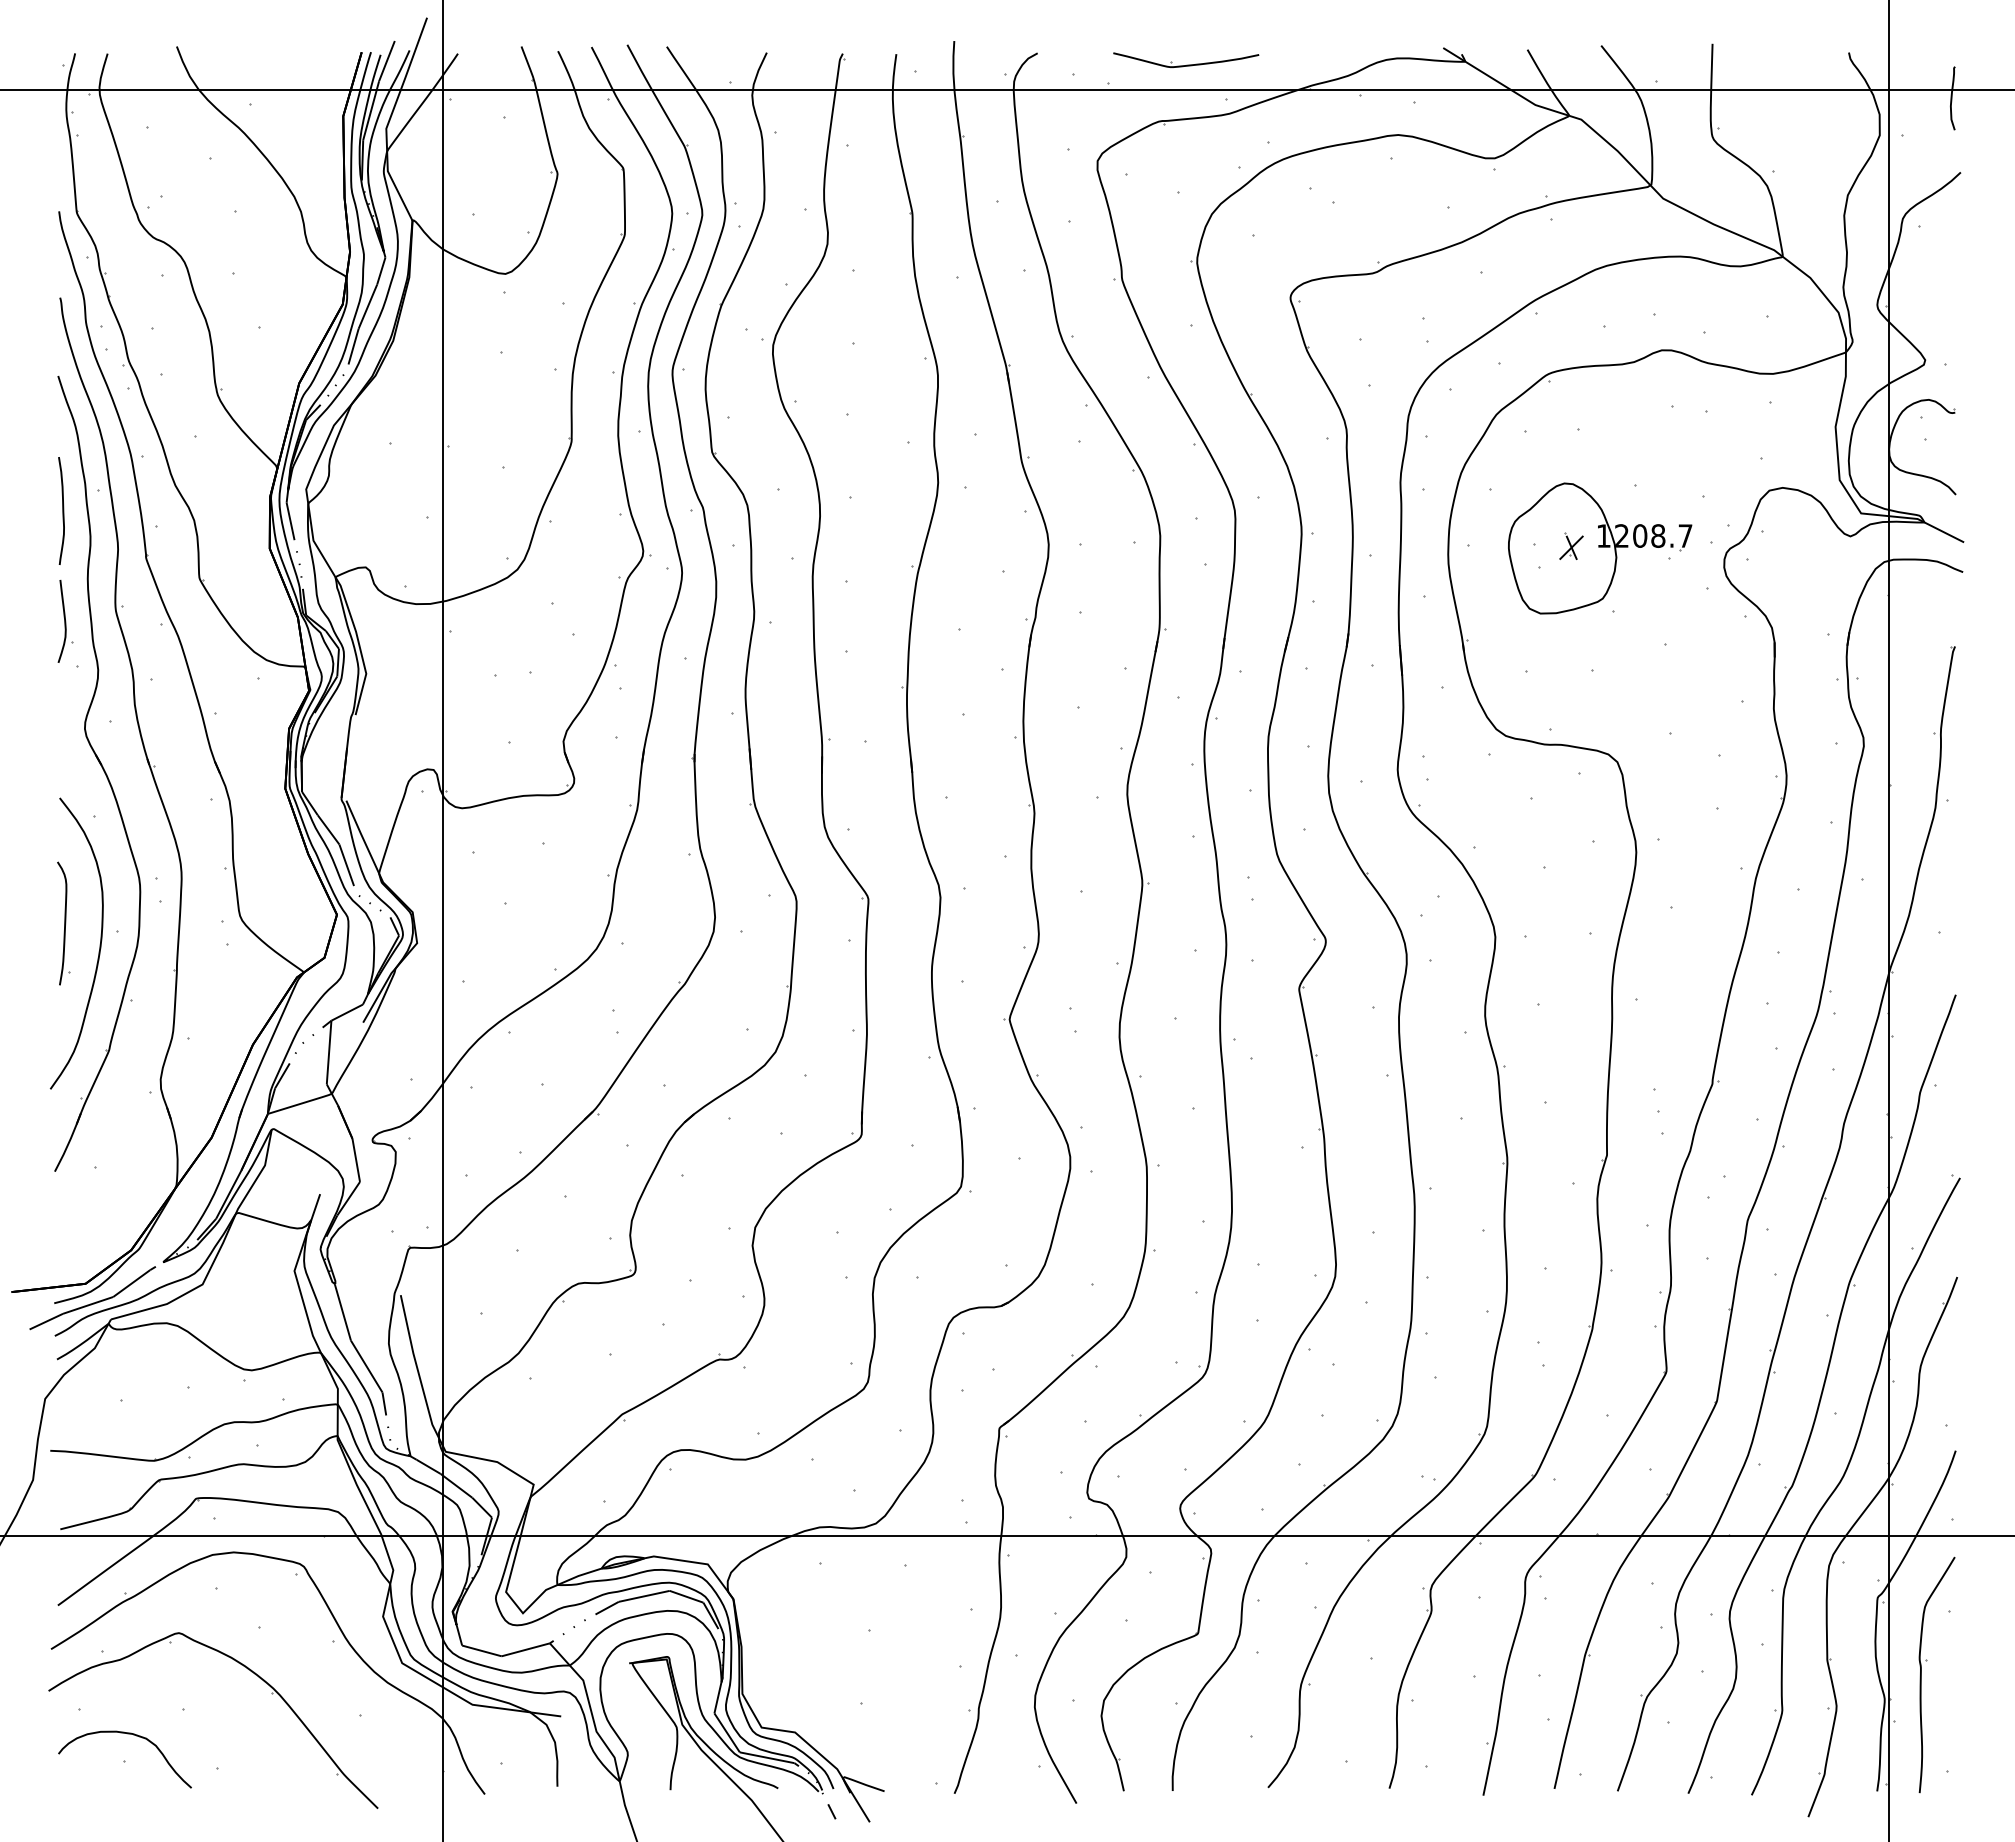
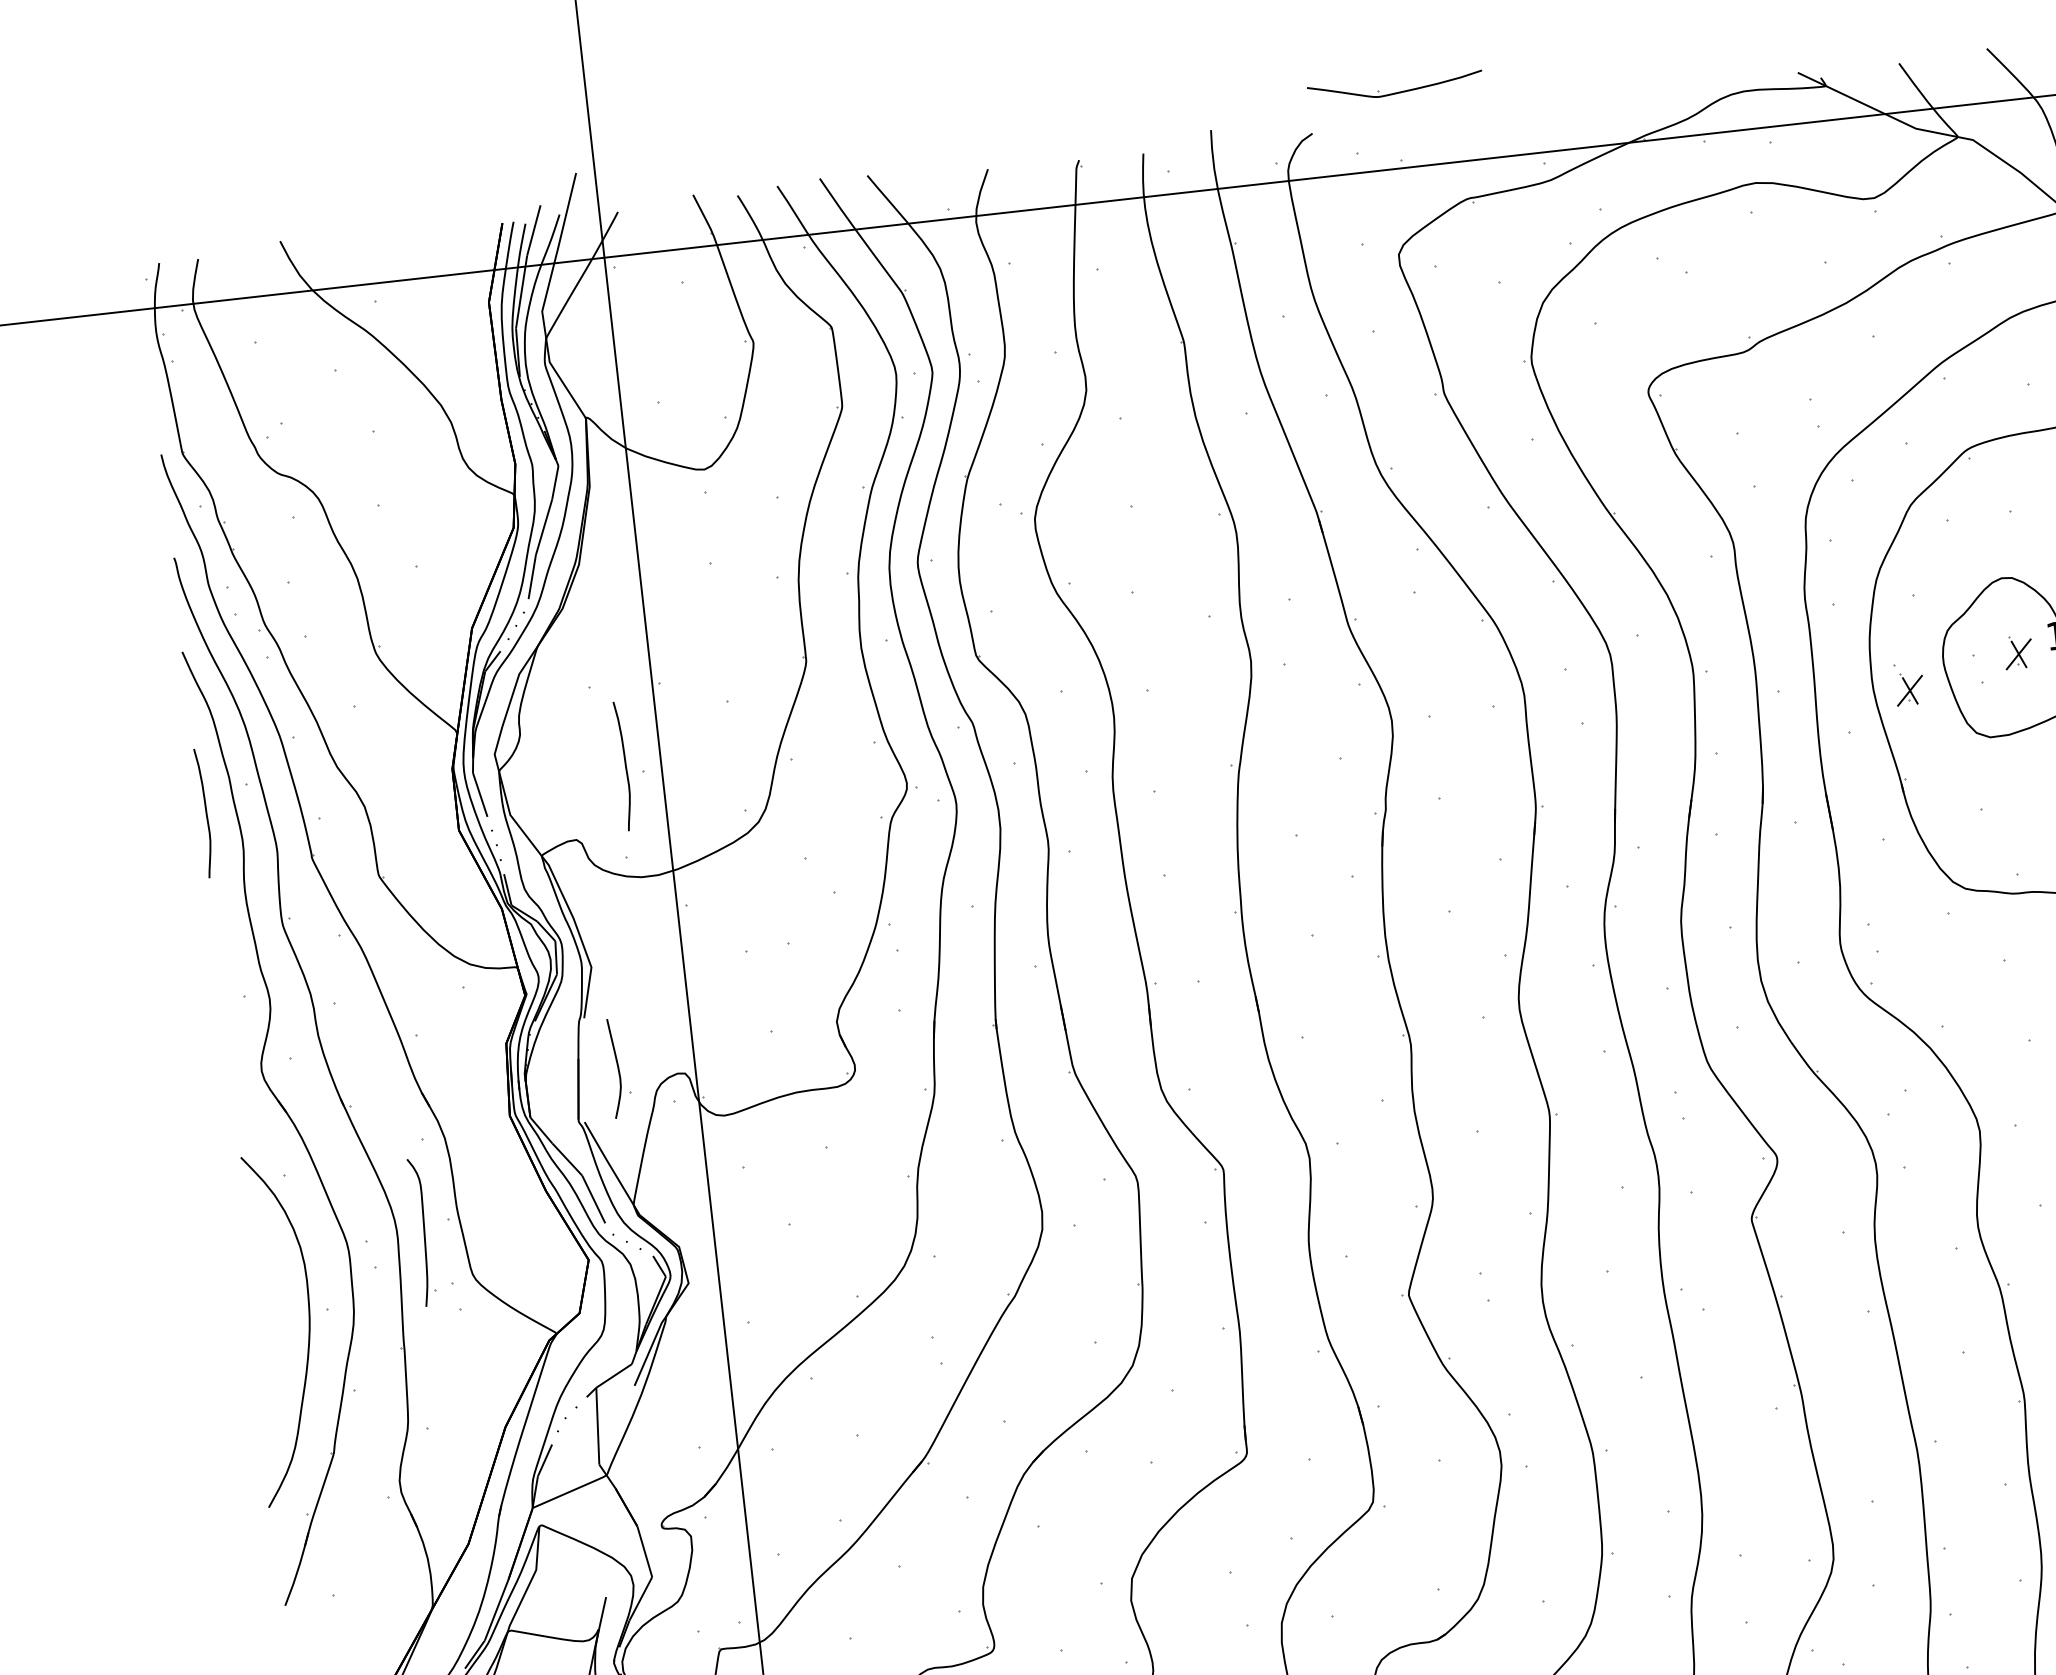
part: (1186, 60) -> (1395, 86), moved
curve: (412, 510) -> (624, 765), added
part: (1478, 565) -> (1909, 688), added
part: (65, 621) -> (618, 1068), moved
part: (63, 923) -> (422, 1232), moved

